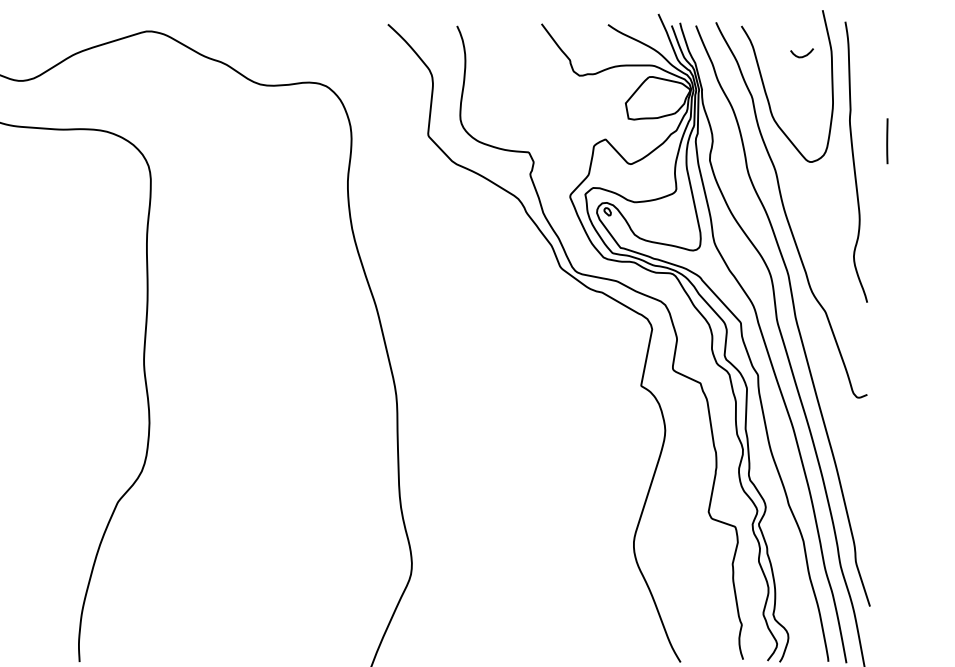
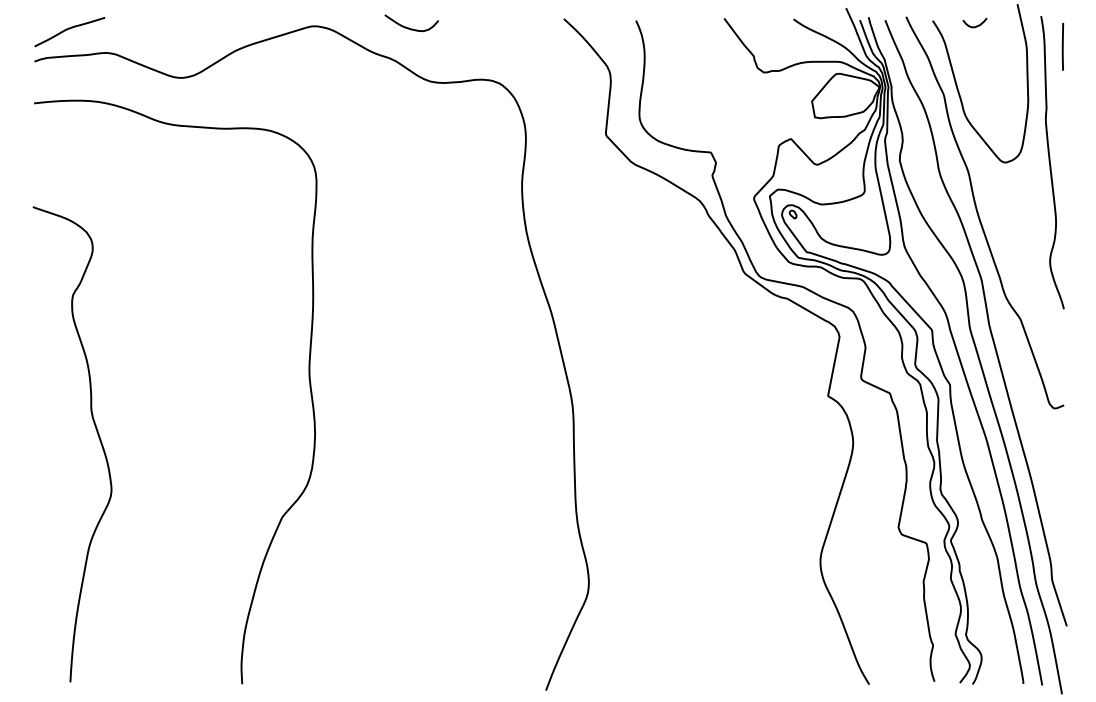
curve: (239, 32) -> (409, 27), added
curve: (803, 55) -> (976, 25), moved
line: (886, 140) -> (1062, 46), moved

